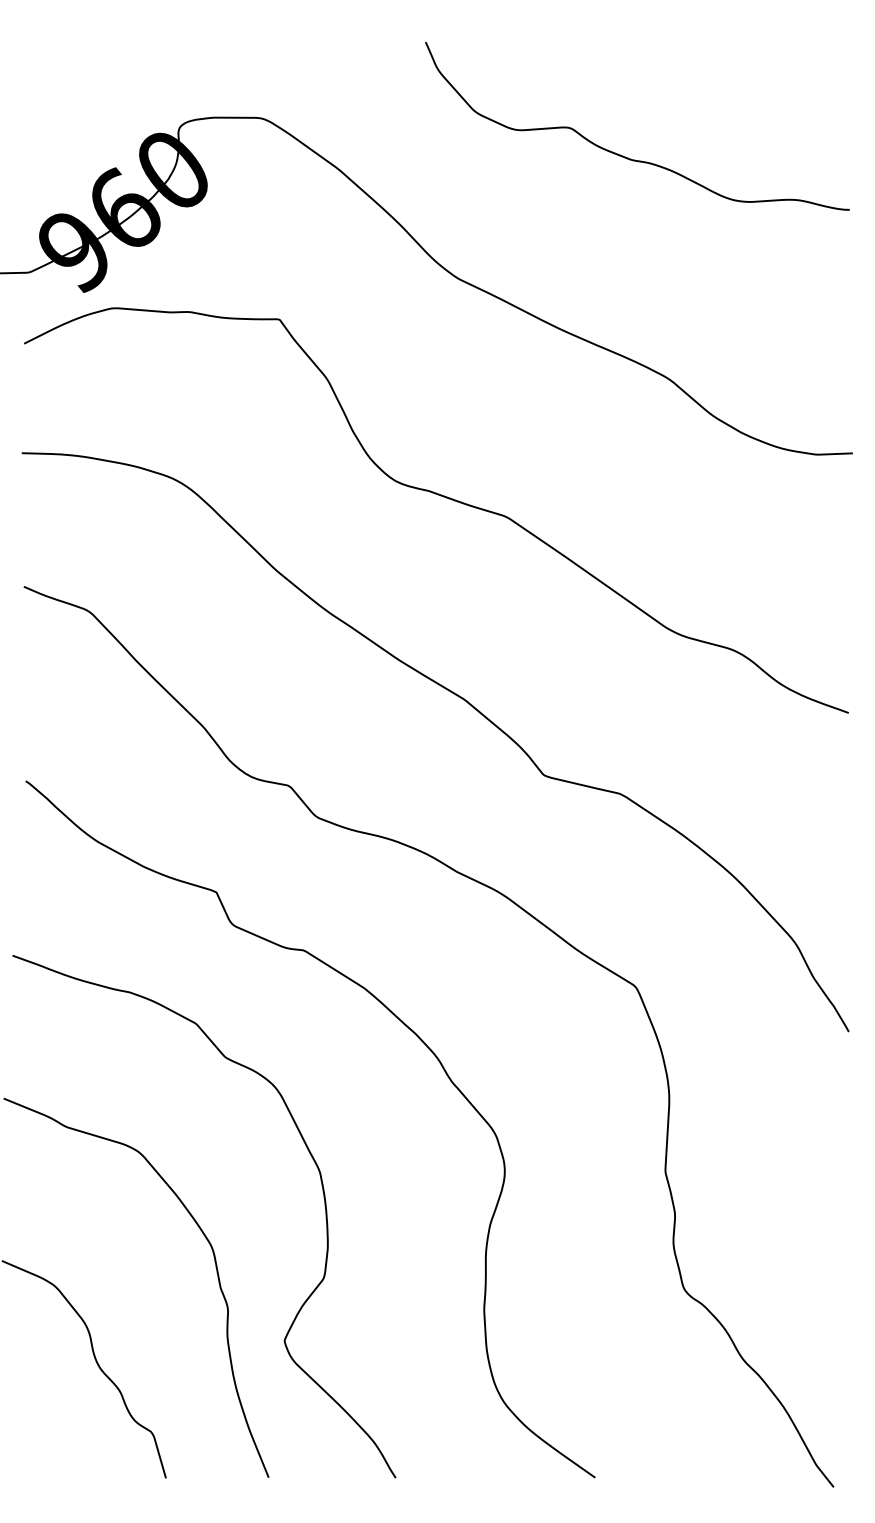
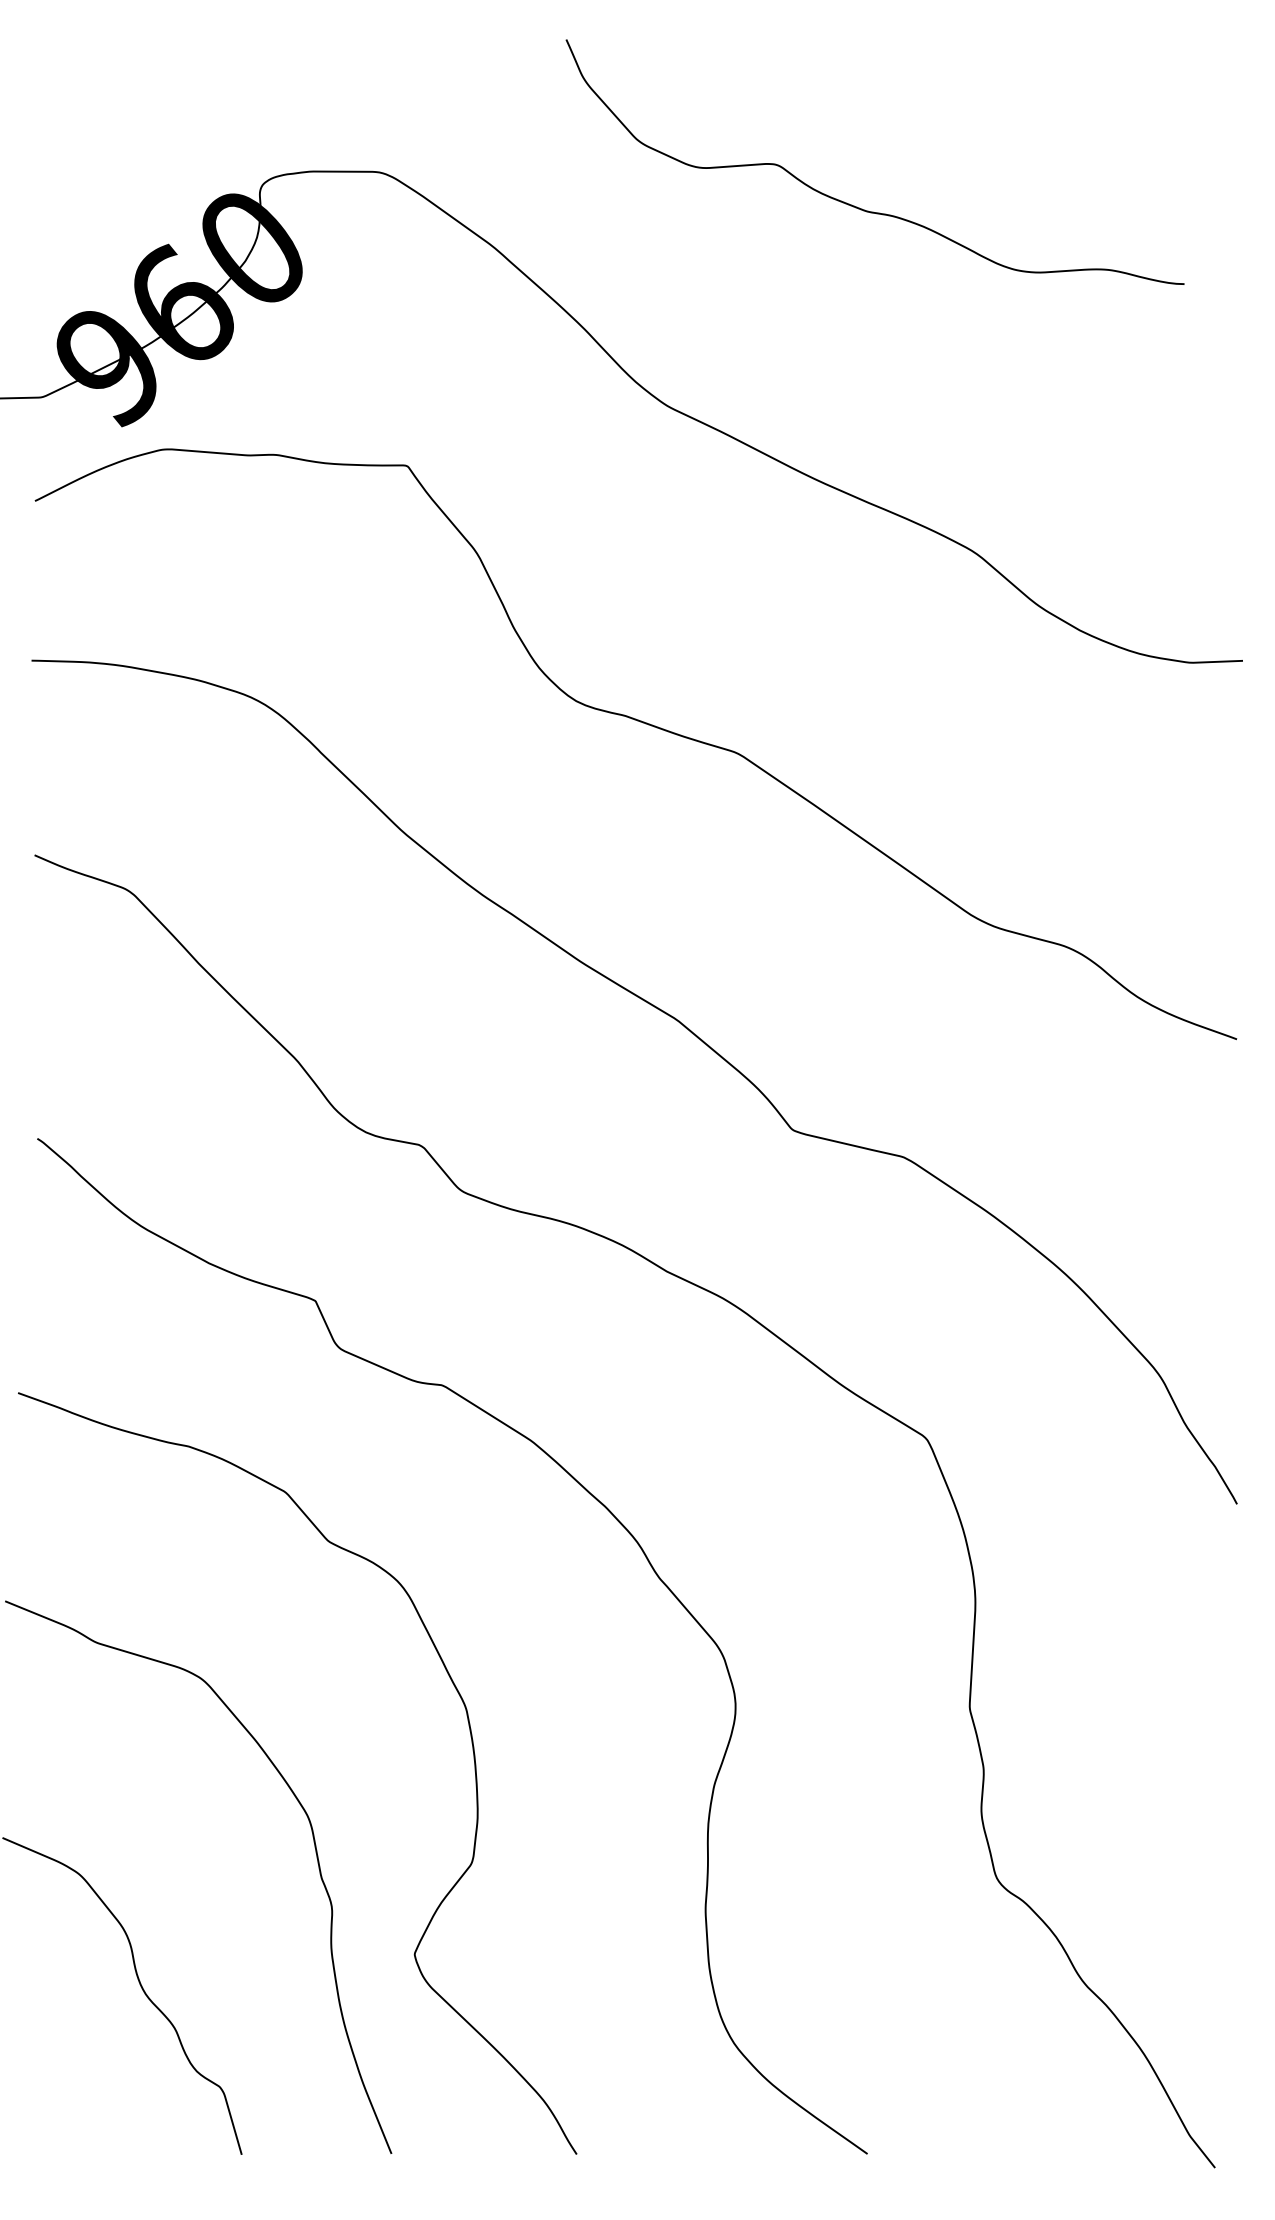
curve: (623, 155) -> (854, 204), moved

